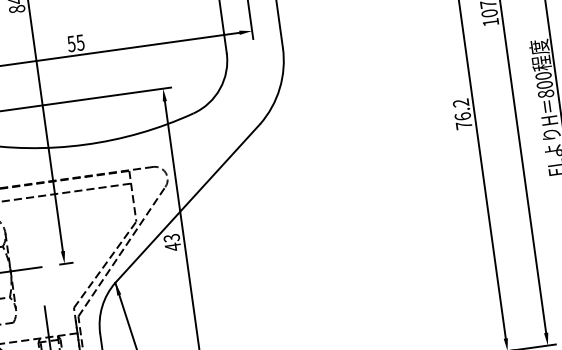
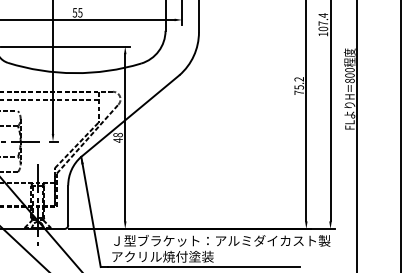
text: (461, 116) -> (298, 87), 76.2 -> 75.2
text: (170, 238) -> (117, 135), 43 -> 48

